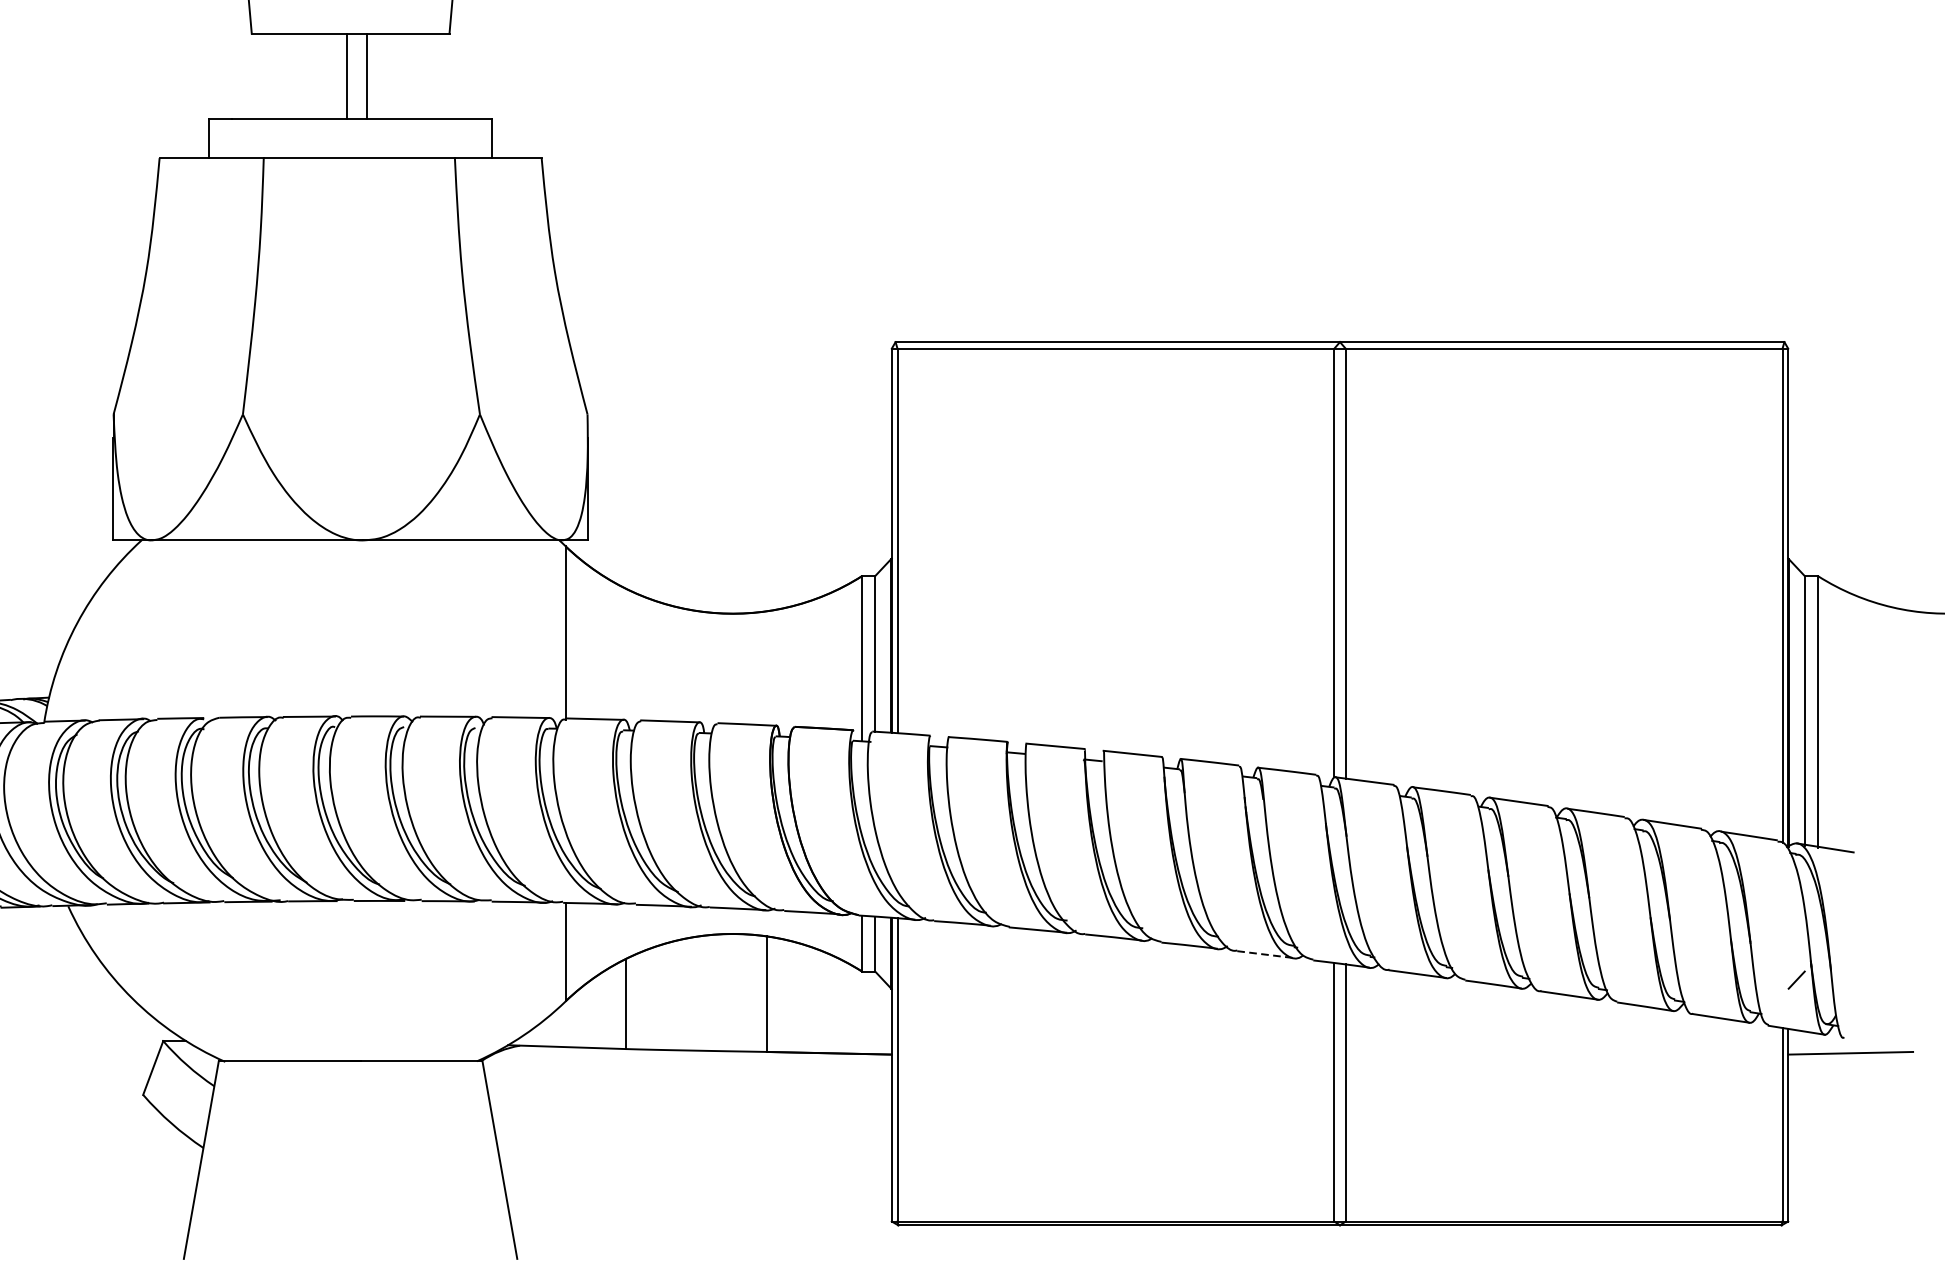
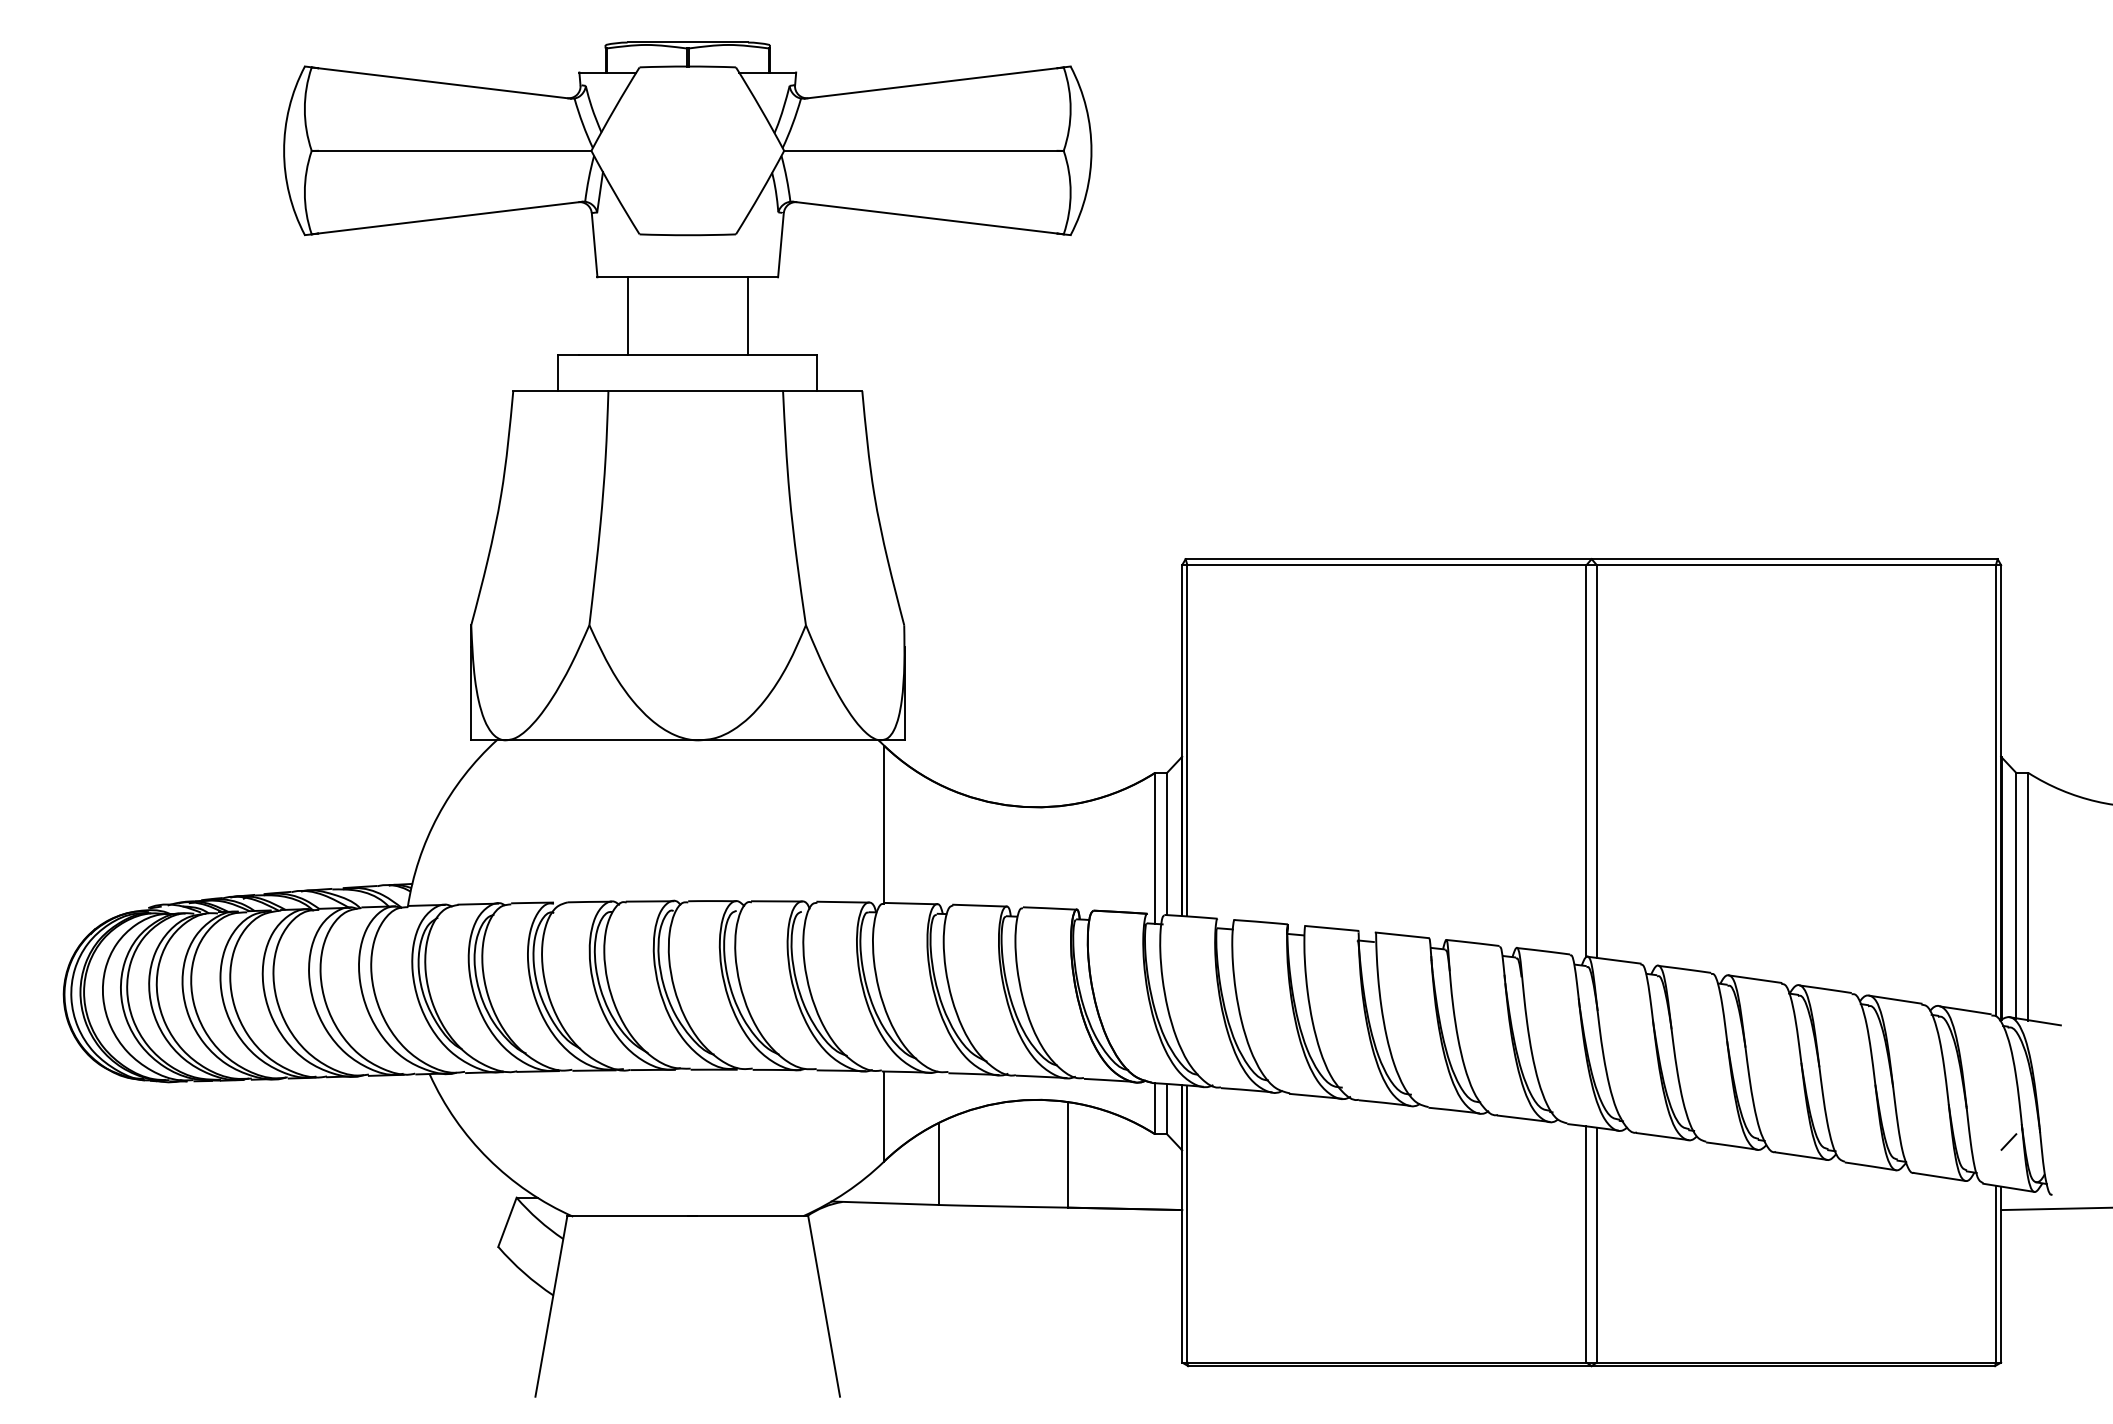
line: (347, 75) -> (748, 315), moved
line: (366, 75) -> (627, 315), moved
line: (1266, 954) -> (1524, 1118), dashed -> solid

